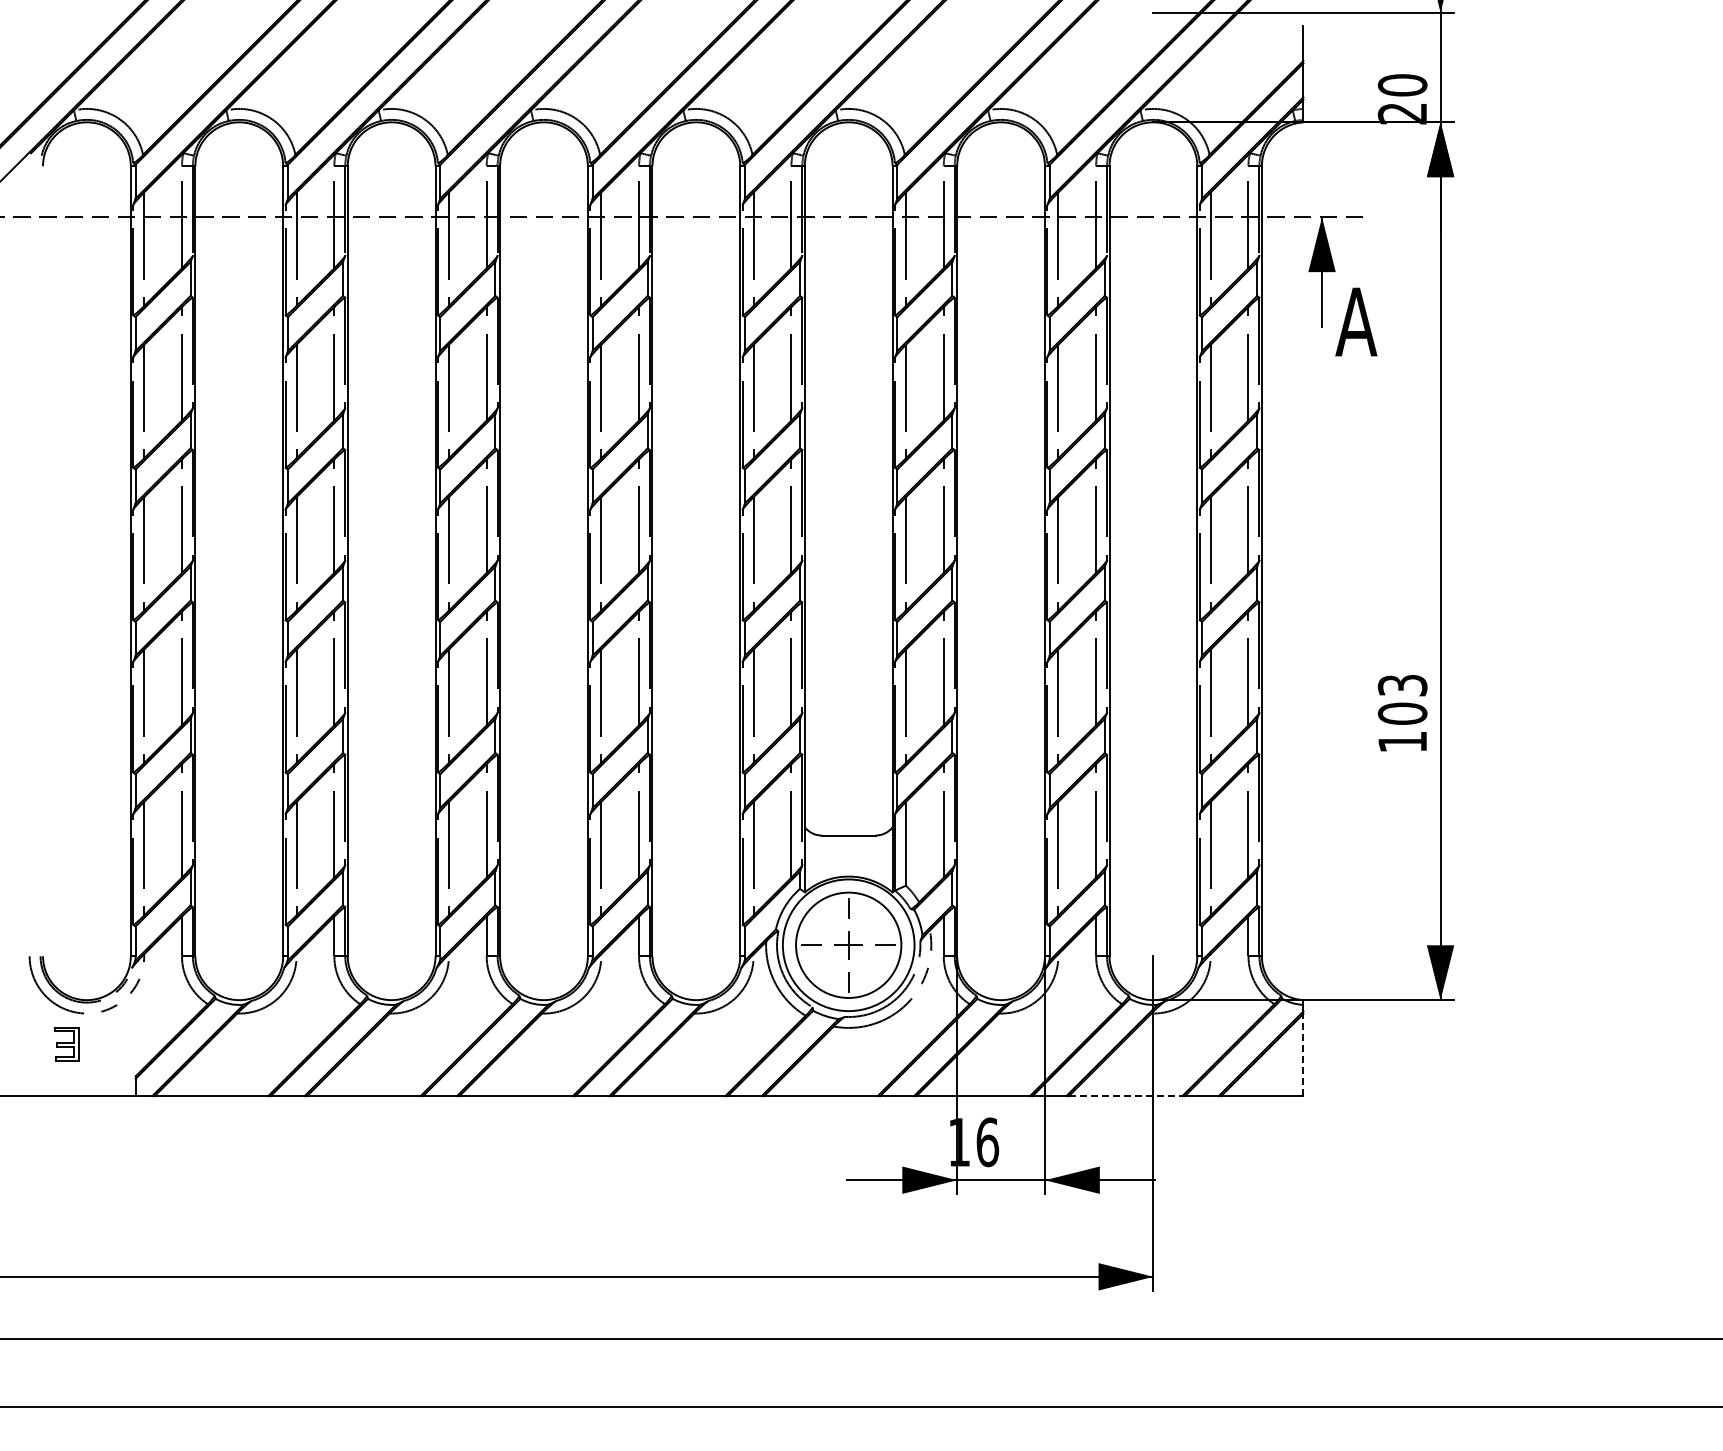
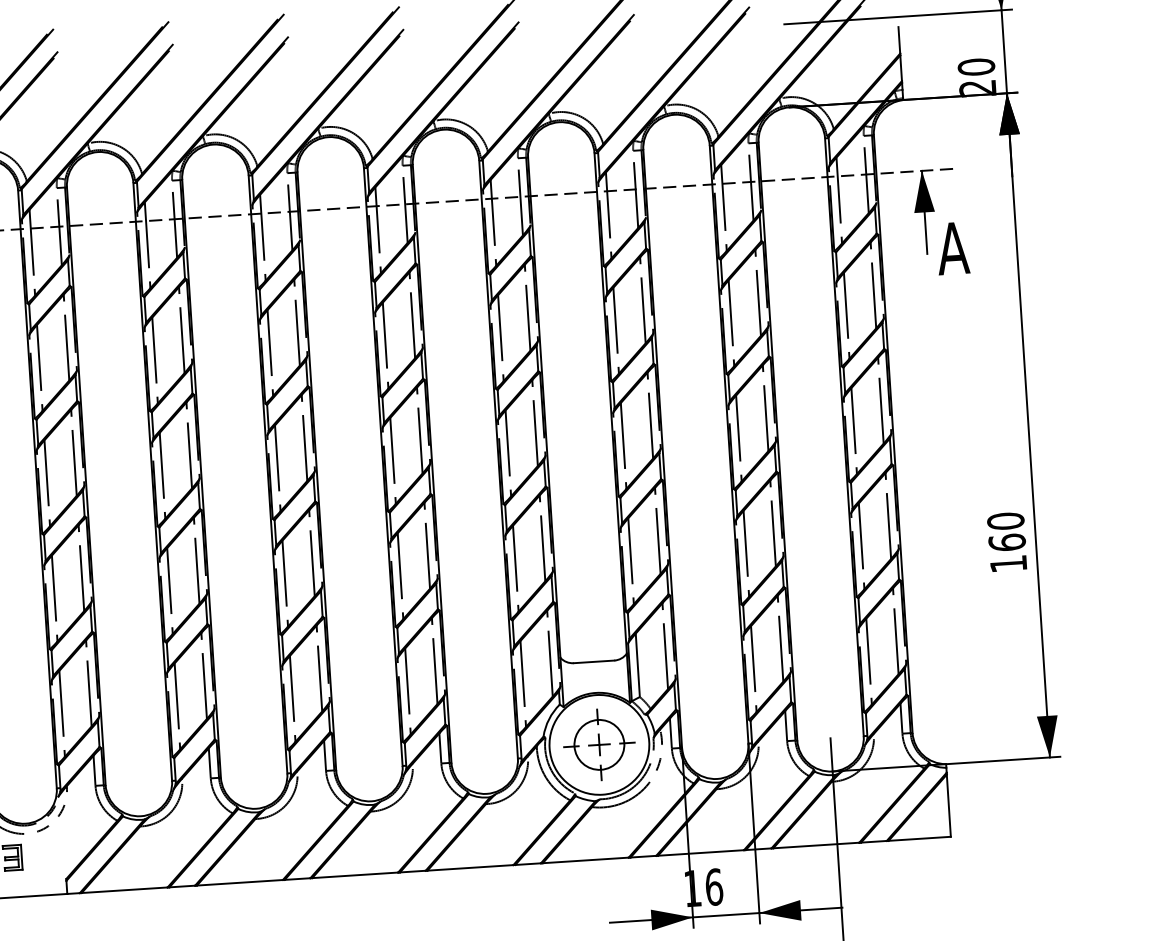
text: (1402, 699) -> (1006, 531), 103 -> 160
circle: (848, 945) -> (599, 745), size x0.62
line: (1303, 1054) -> (948, 805), dashed -> solid
line: (1125, 1096) -> (816, 845), dashed -> solid

